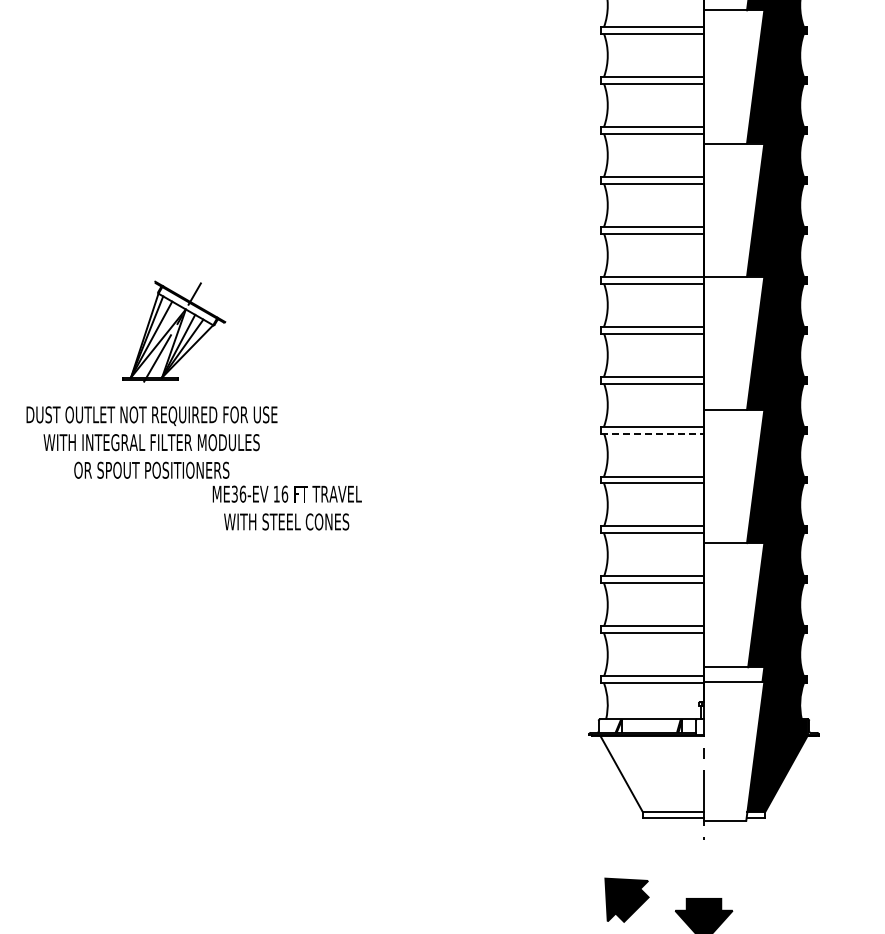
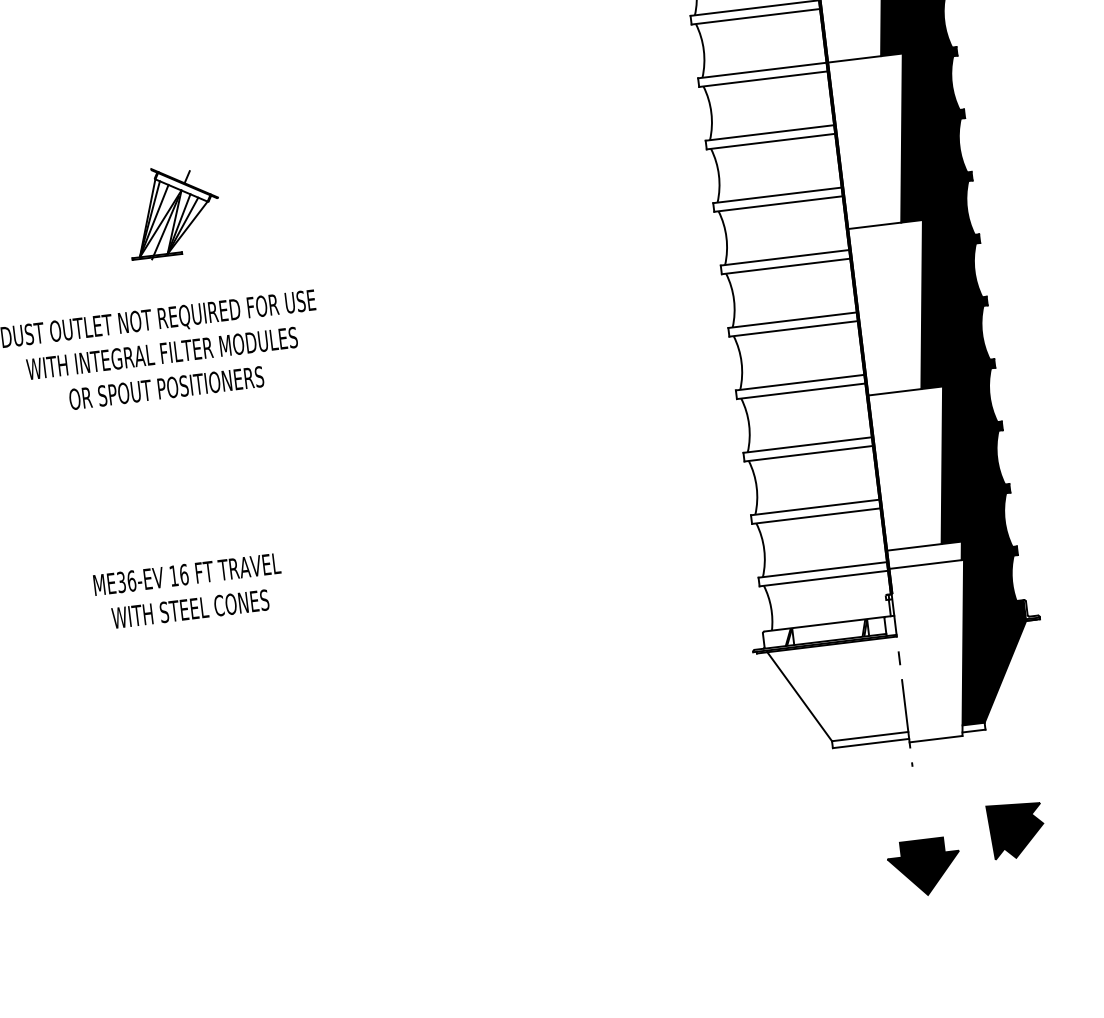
part: (173, 331) -> (172, 211), size x0.71
line: (652, 433) -> (786, 266), dashed -> solid
text: (286, 507) -> (188, 591), moved
part: (626, 899) -> (1015, 829), moved

